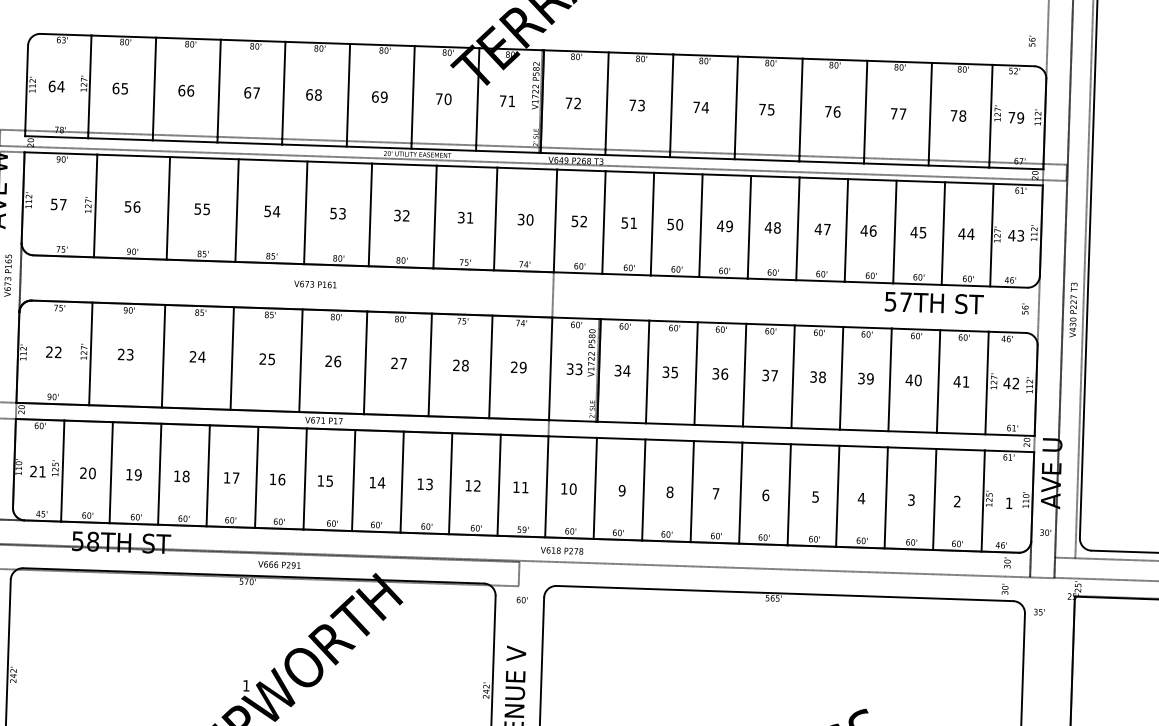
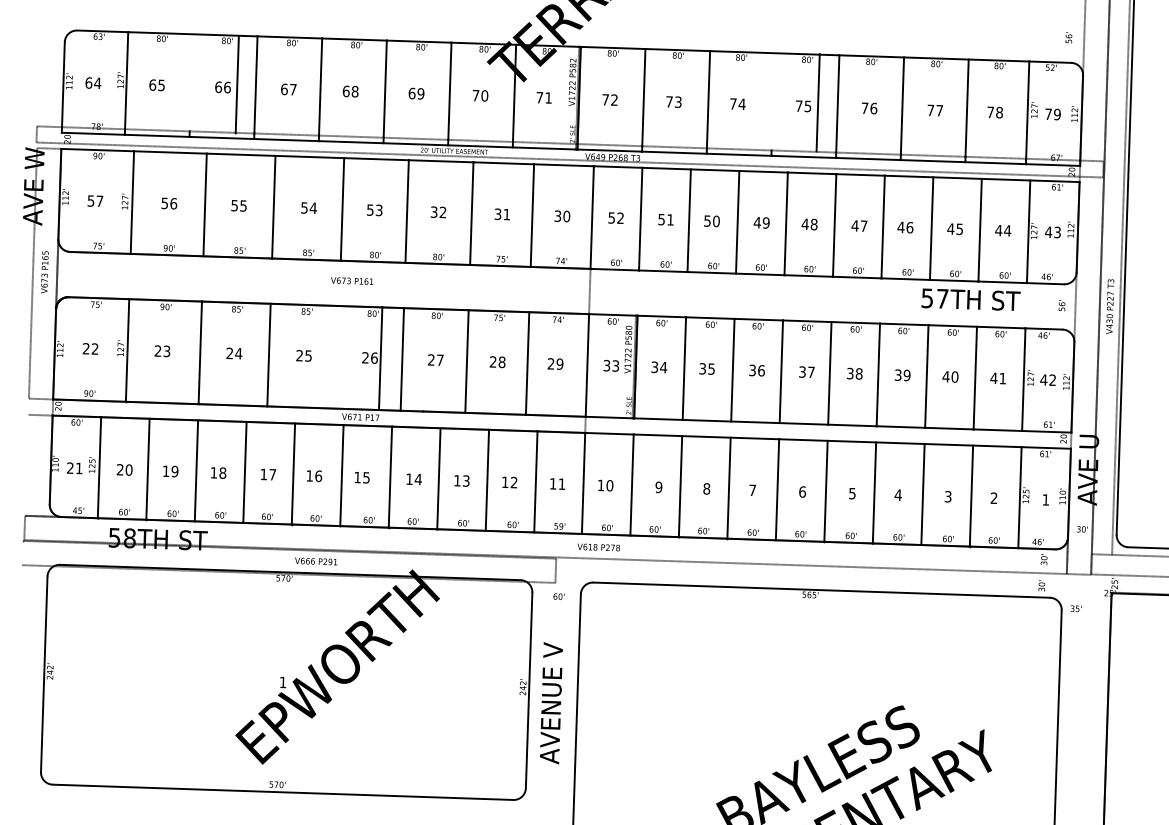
line: (153, 85) -> (236, 84), moved
line: (735, 104) -> (817, 102), moved
line: (300, 360) -> (380, 358), moved

